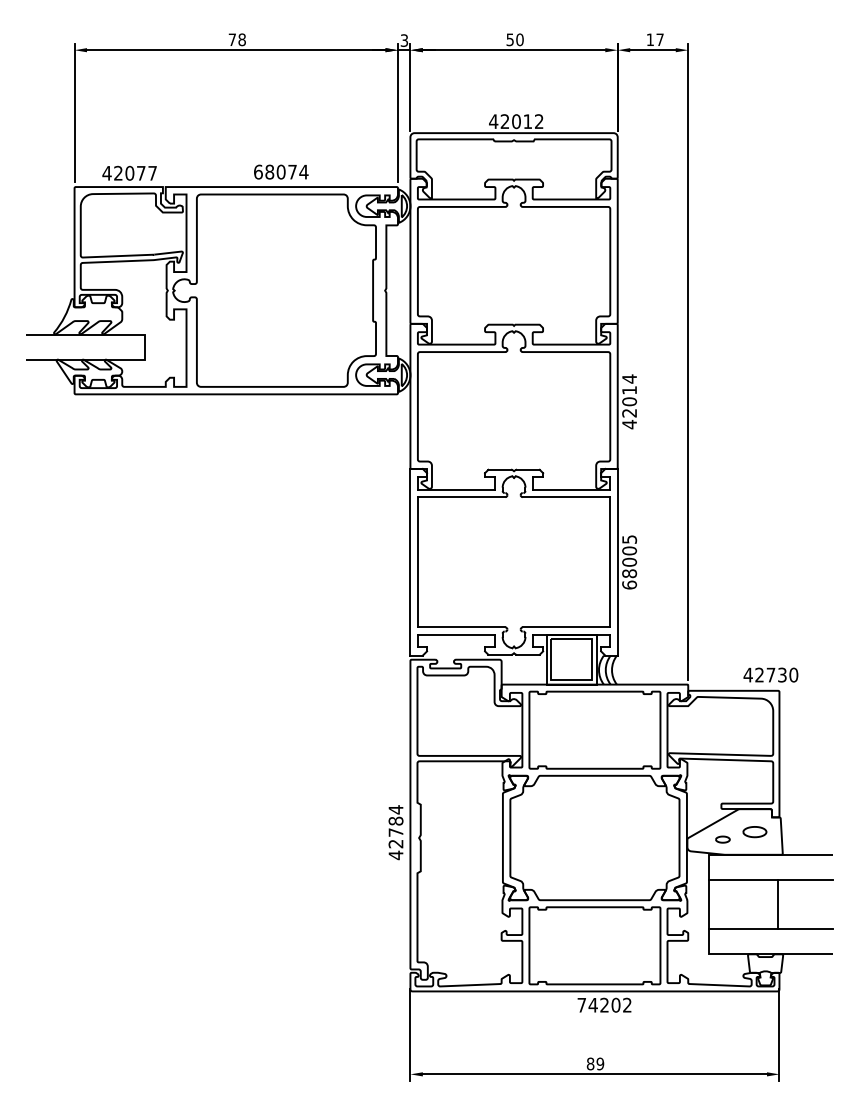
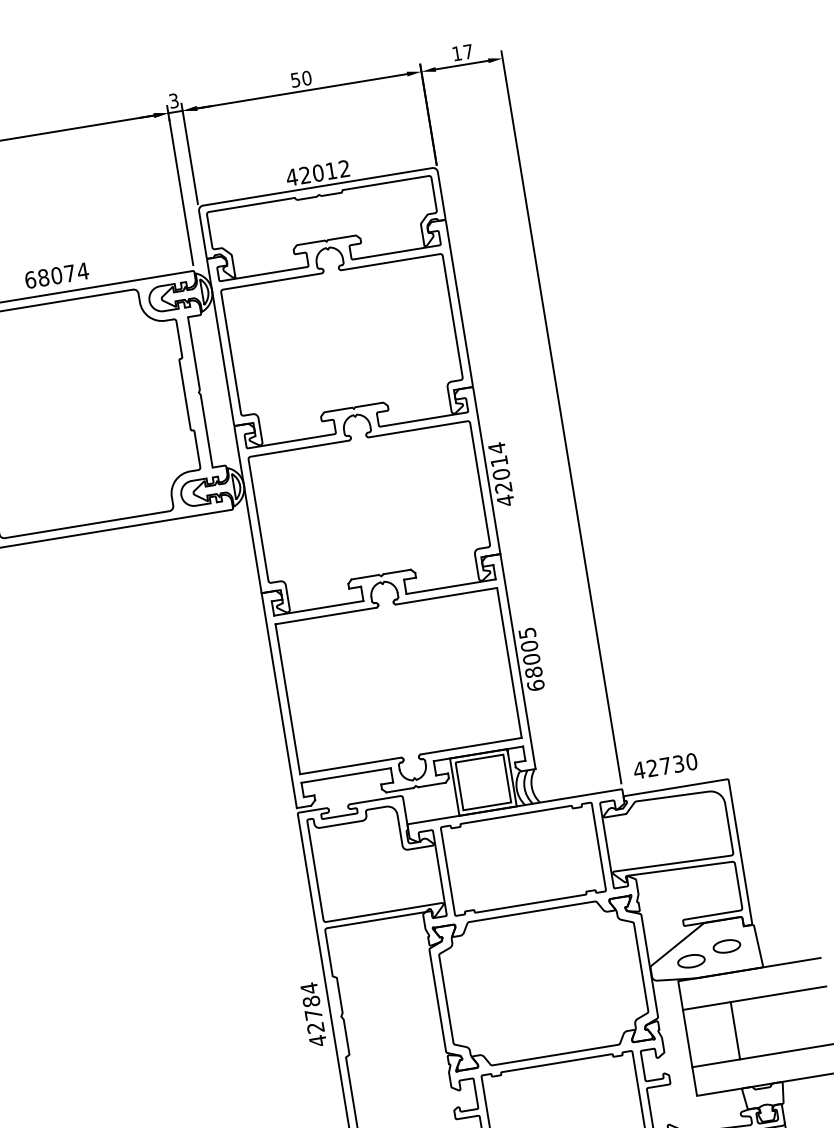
text: (770, 674) -> (664, 765), moved
part: (722, 839) -> (690, 961), size x1.67
line: (778, 904) -> (735, 1030), moved

